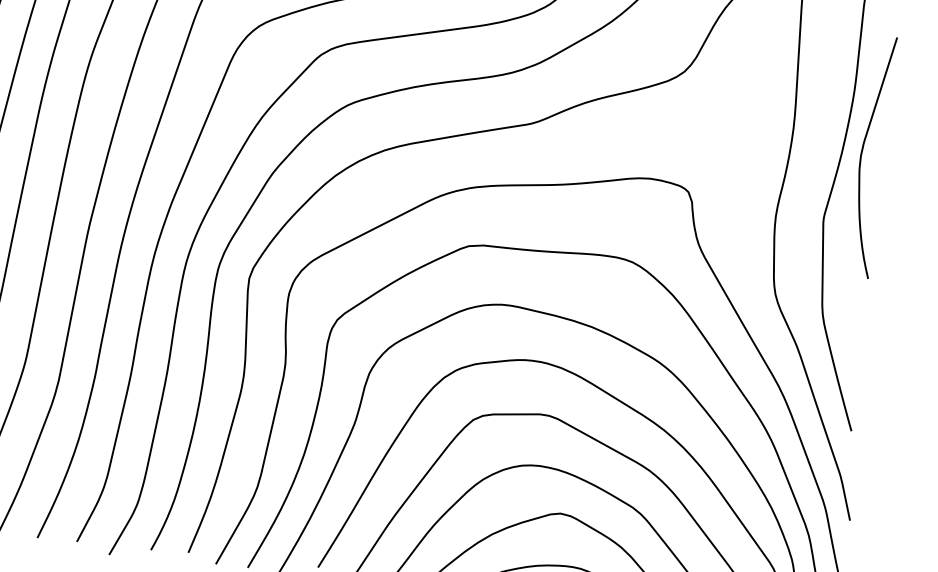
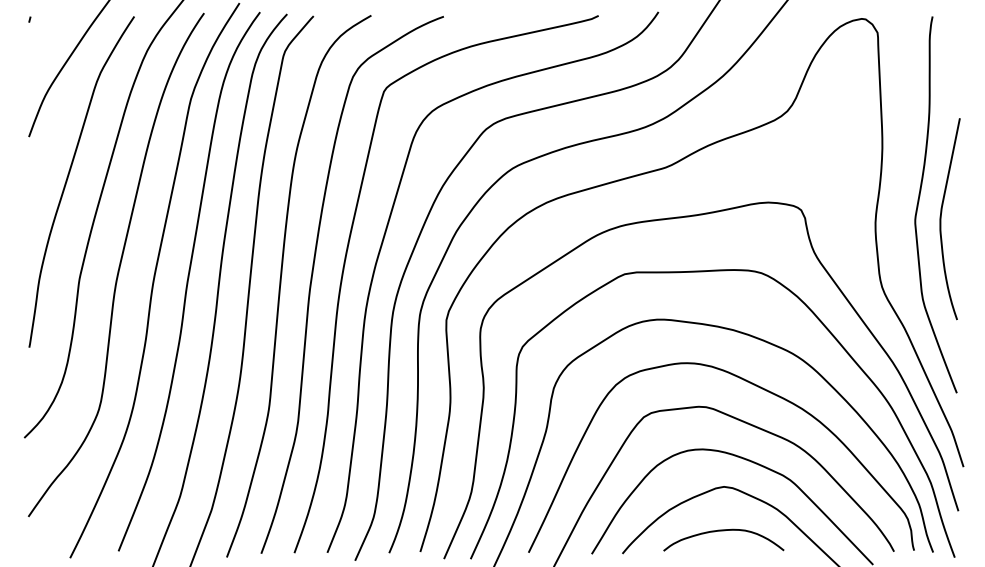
curve: (862, 156) -> (941, 219), moved

